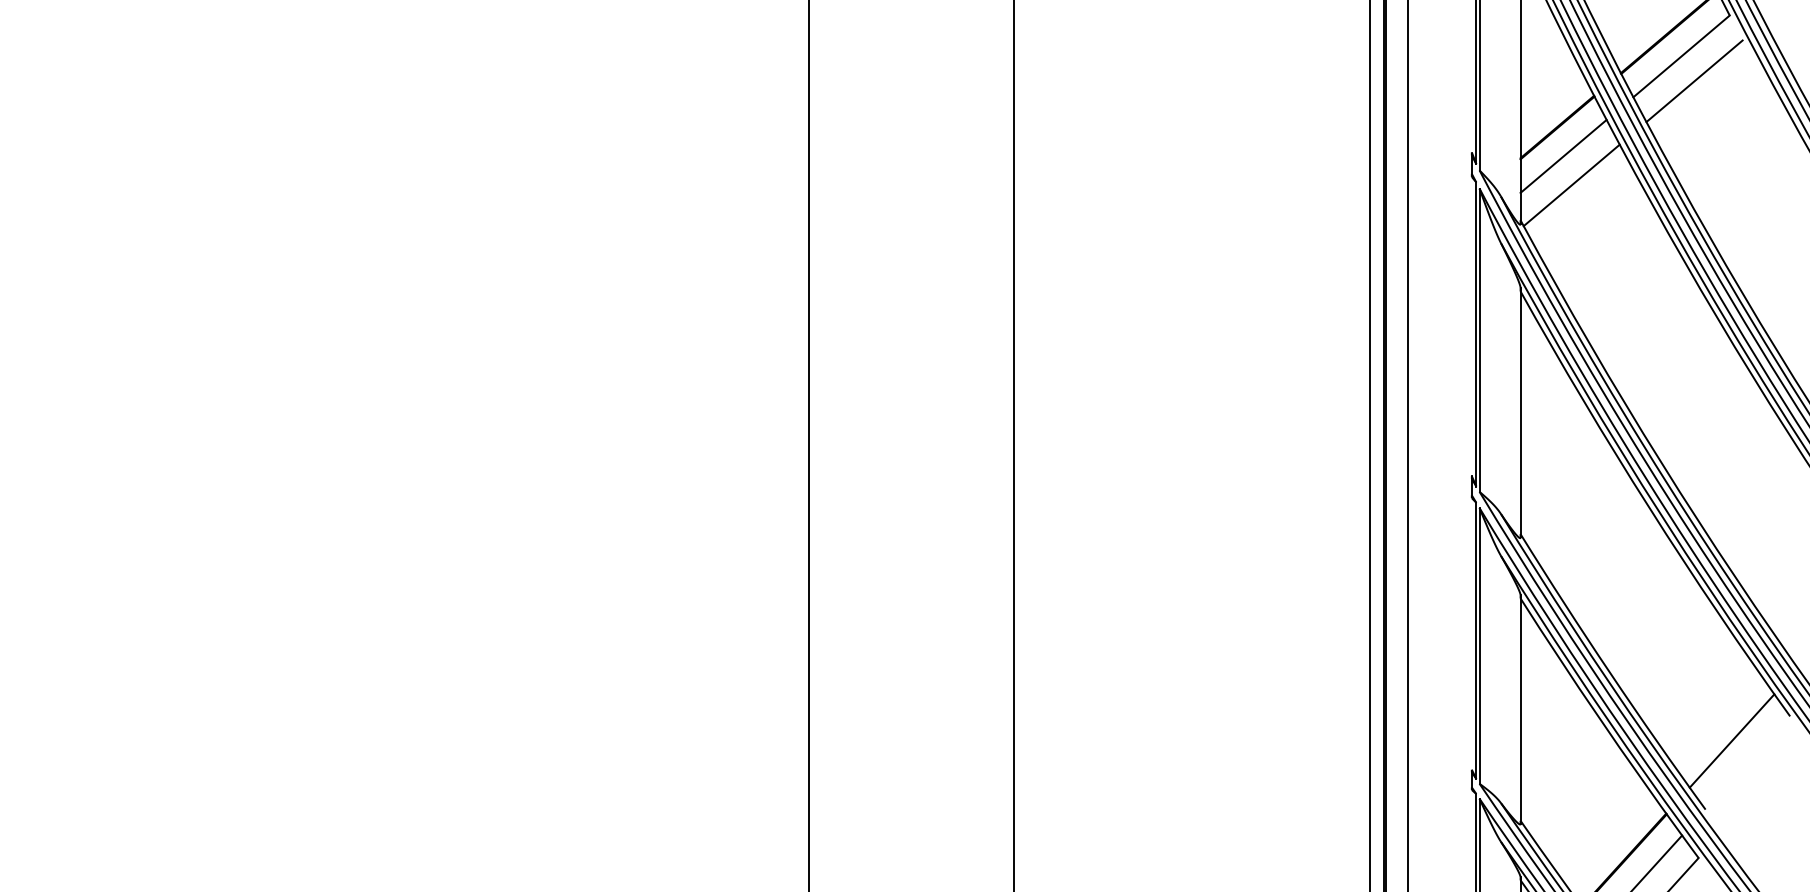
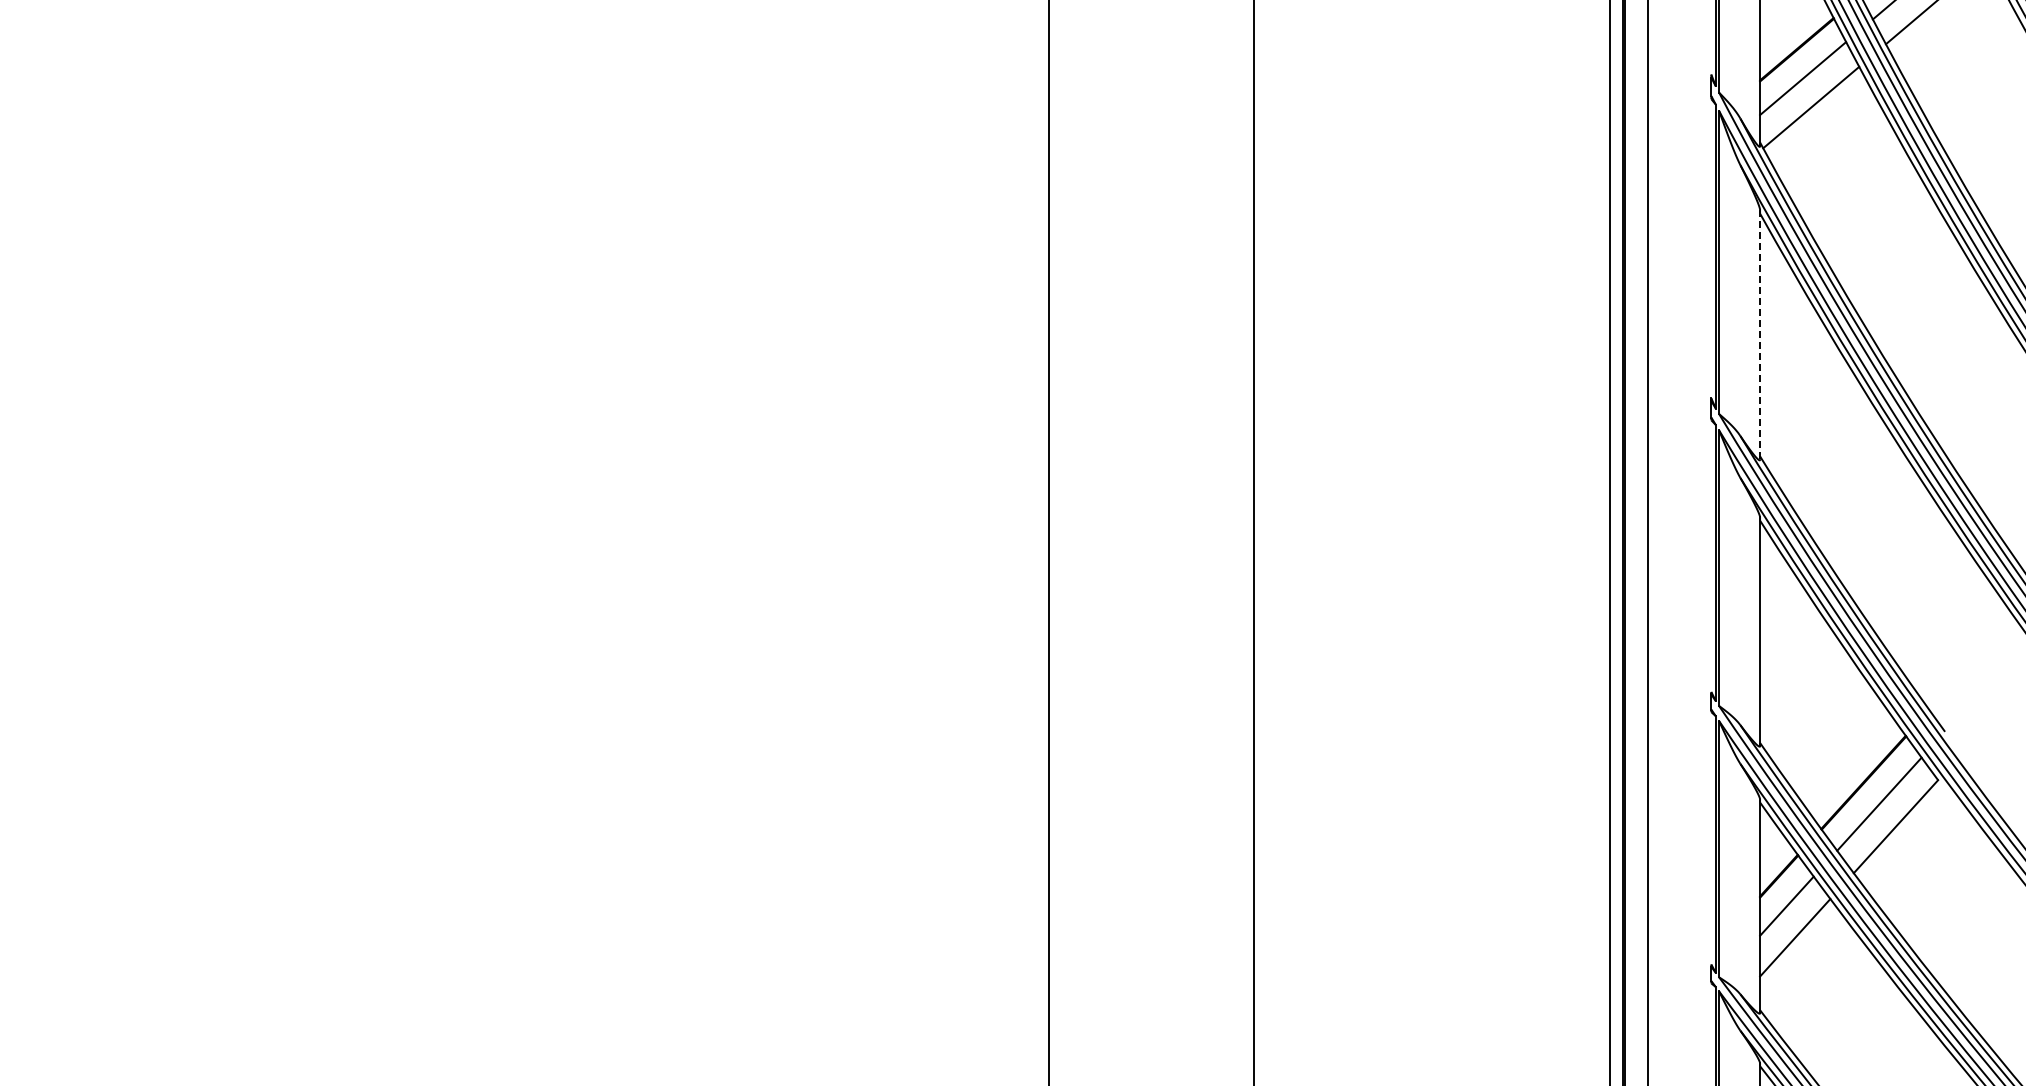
line: (1521, 412) -> (1760, 334), solid -> dashed
line: (1732, 740) -> (1971, 662), removed

